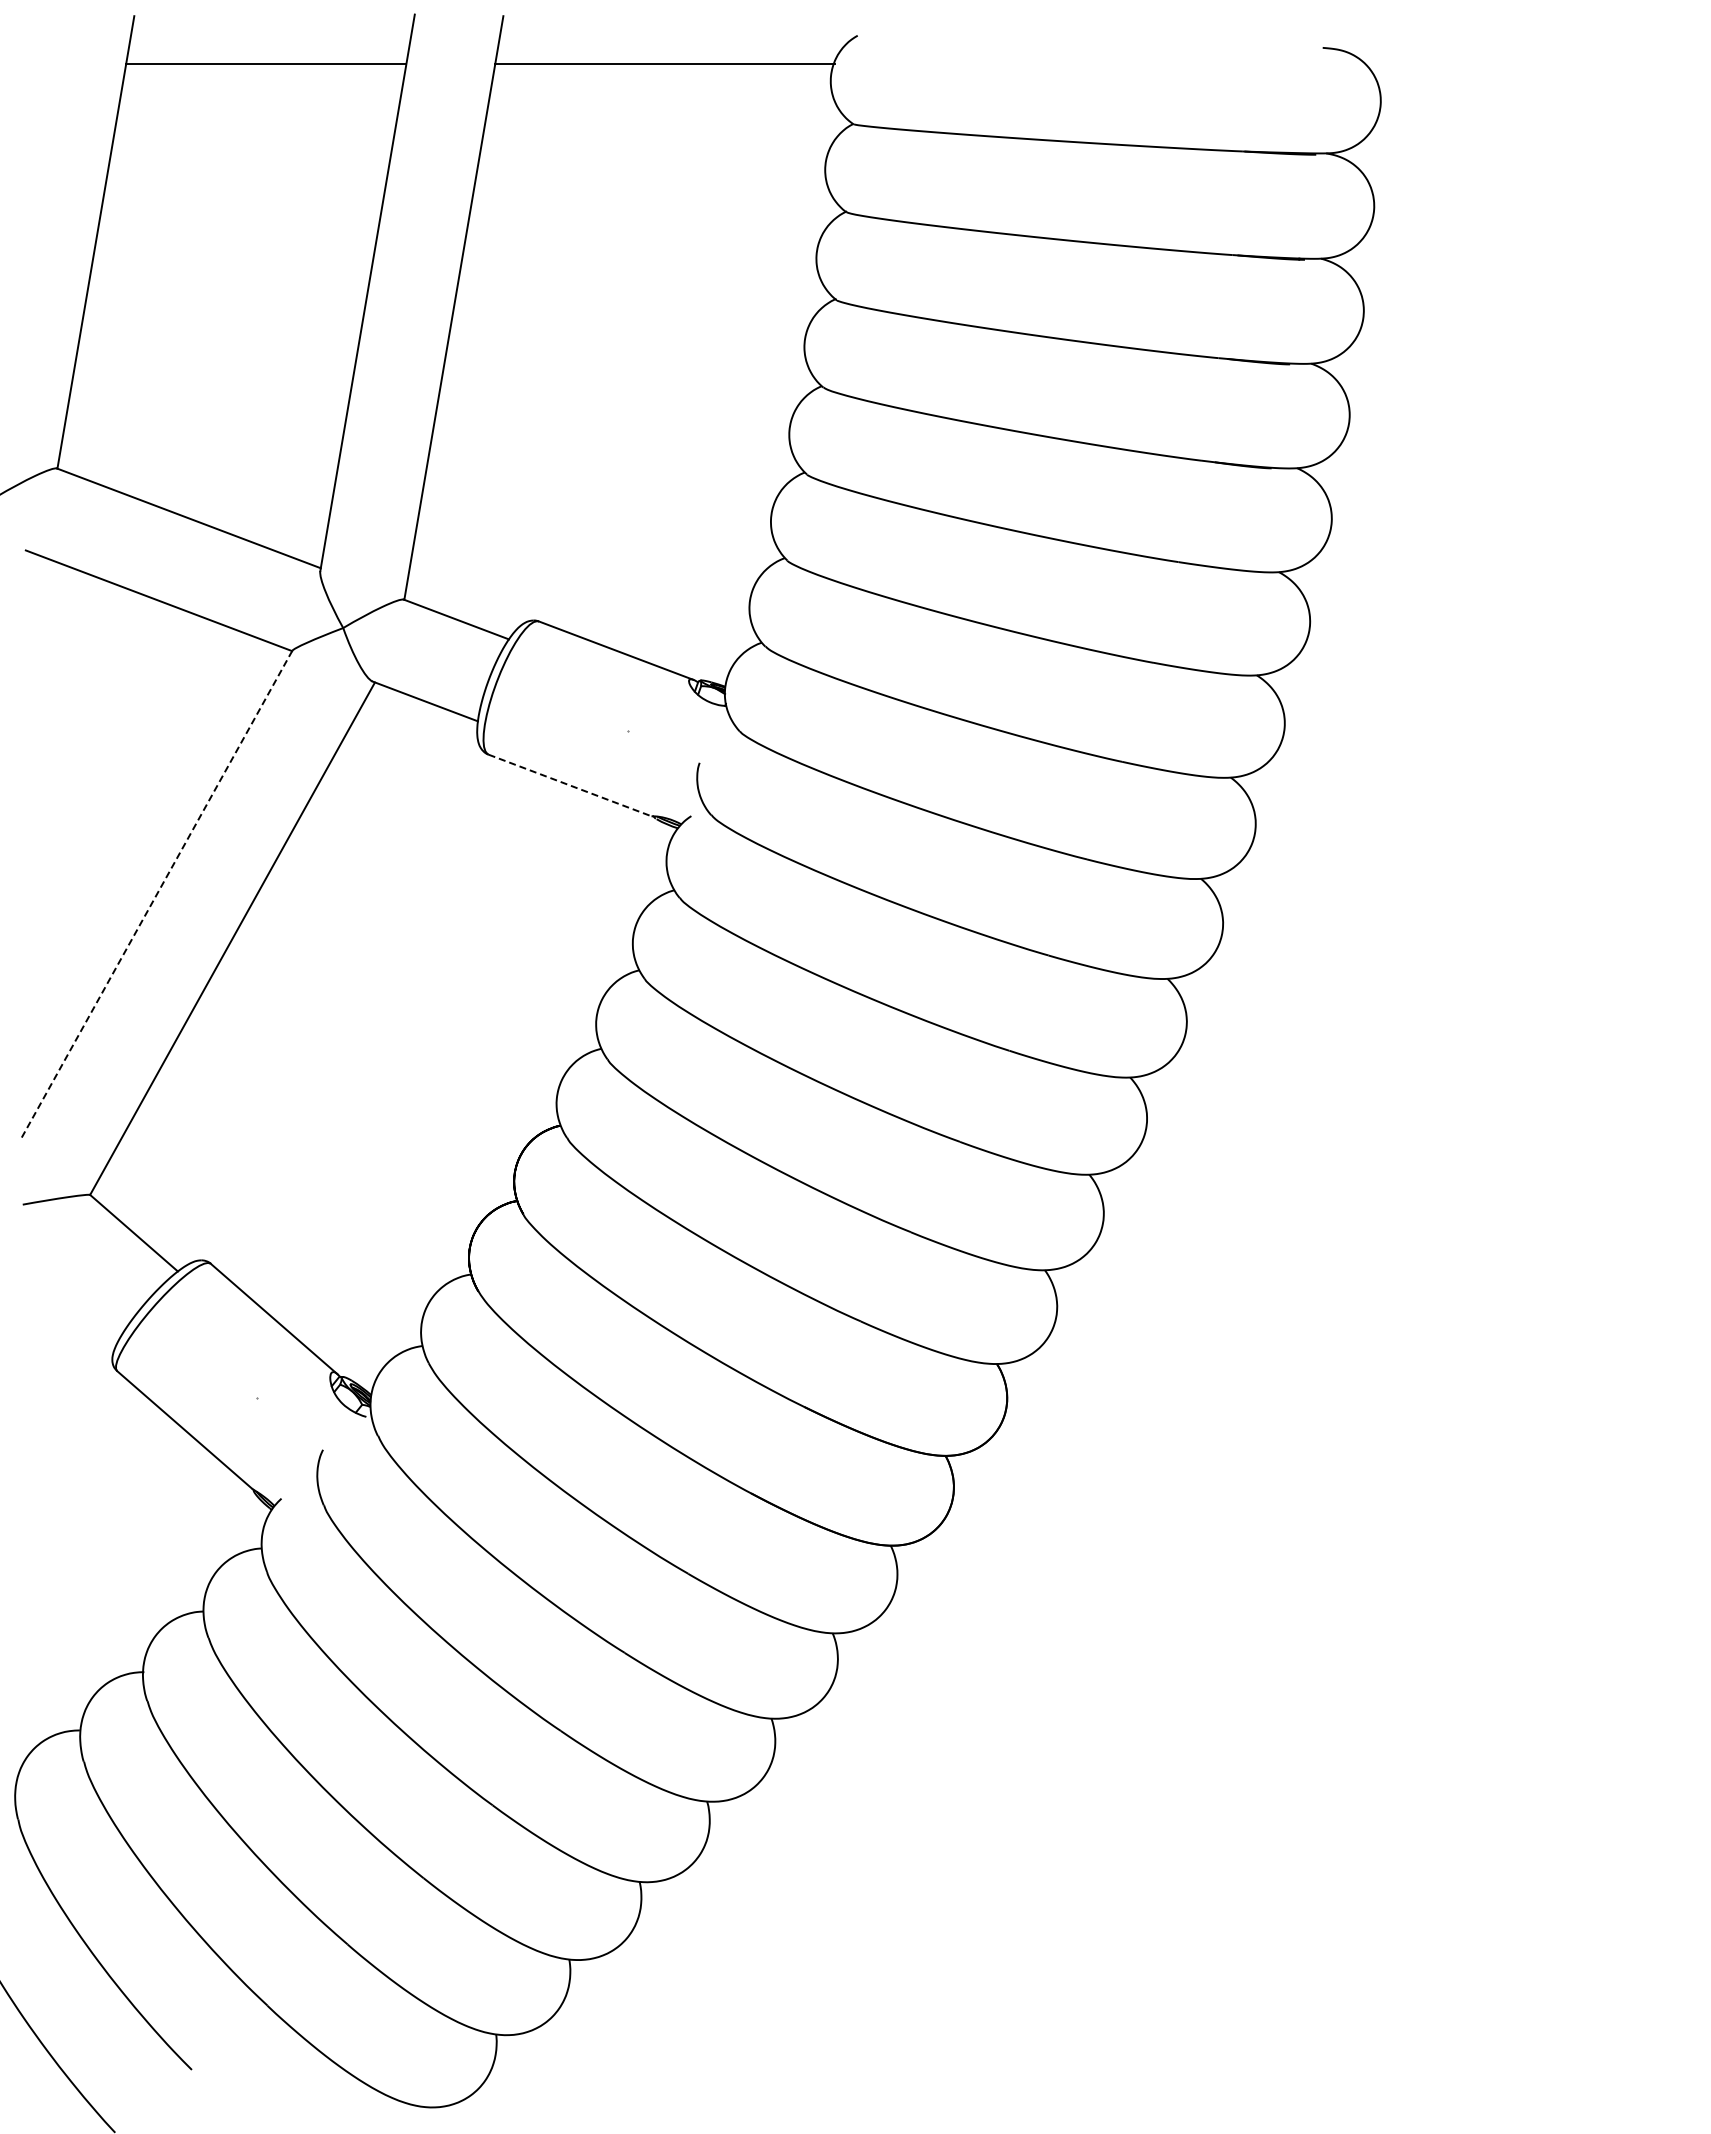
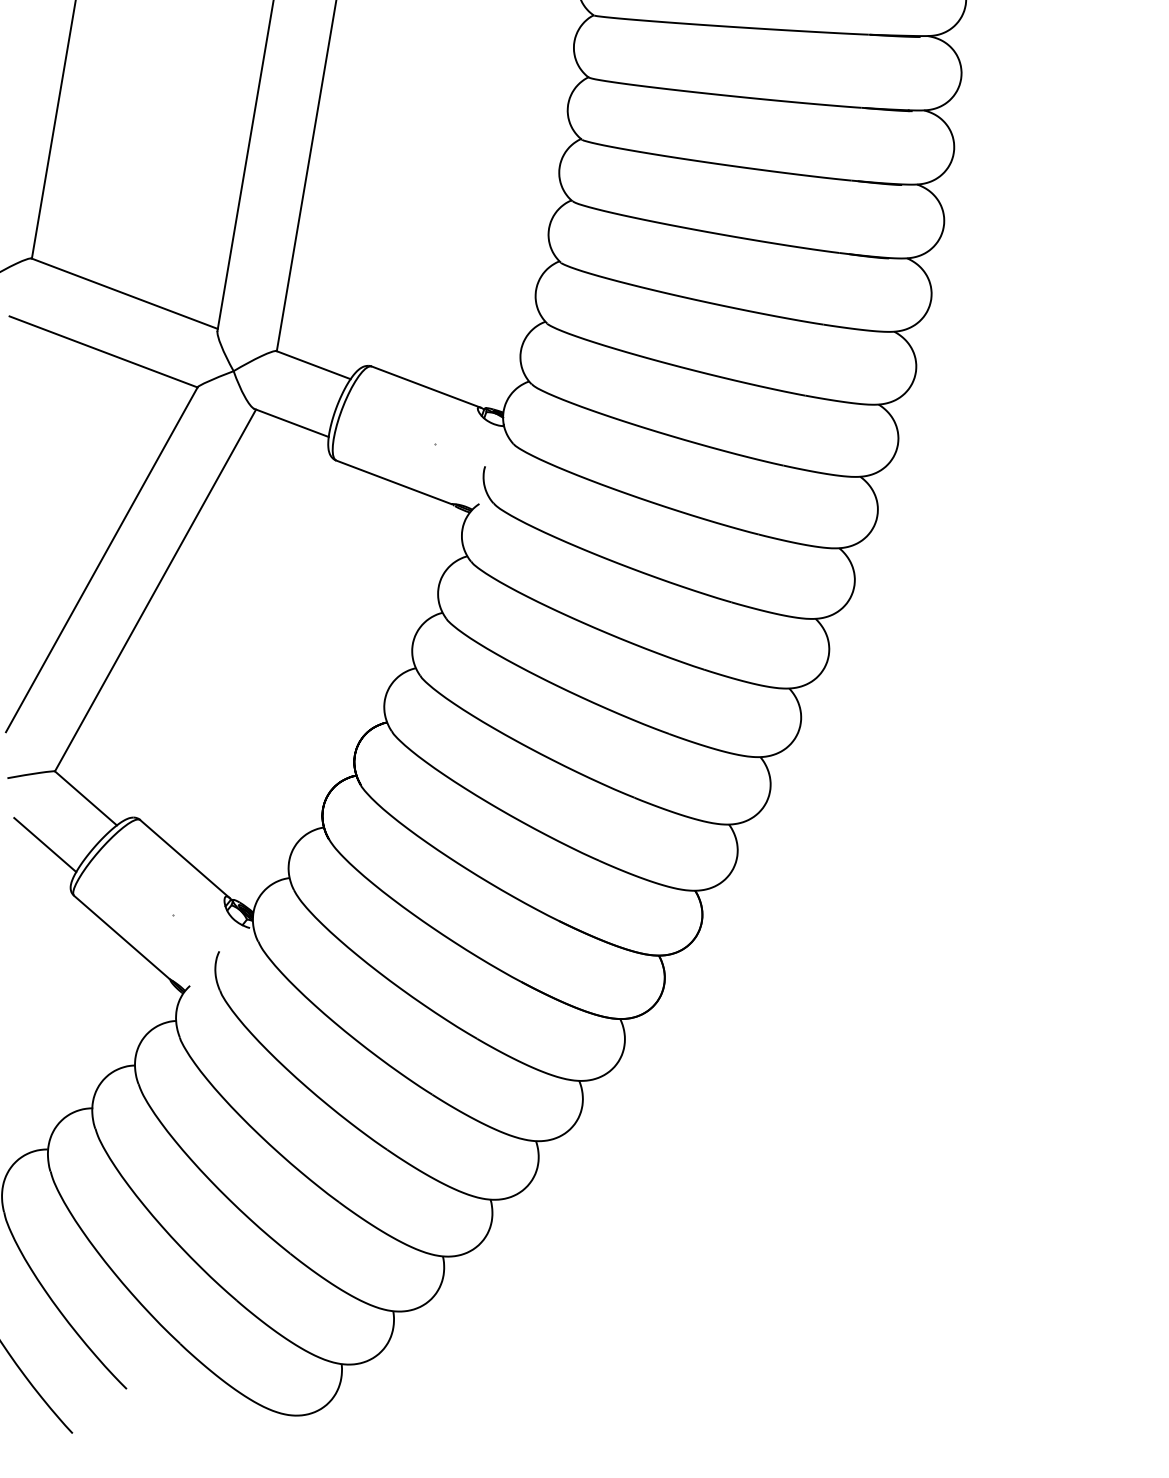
line: (570, 785) -> (394, 482), dashed -> solid
line: (156, 895) -> (101, 559), dashed -> solid
line: (76, 1298) -> (45, 844), added

